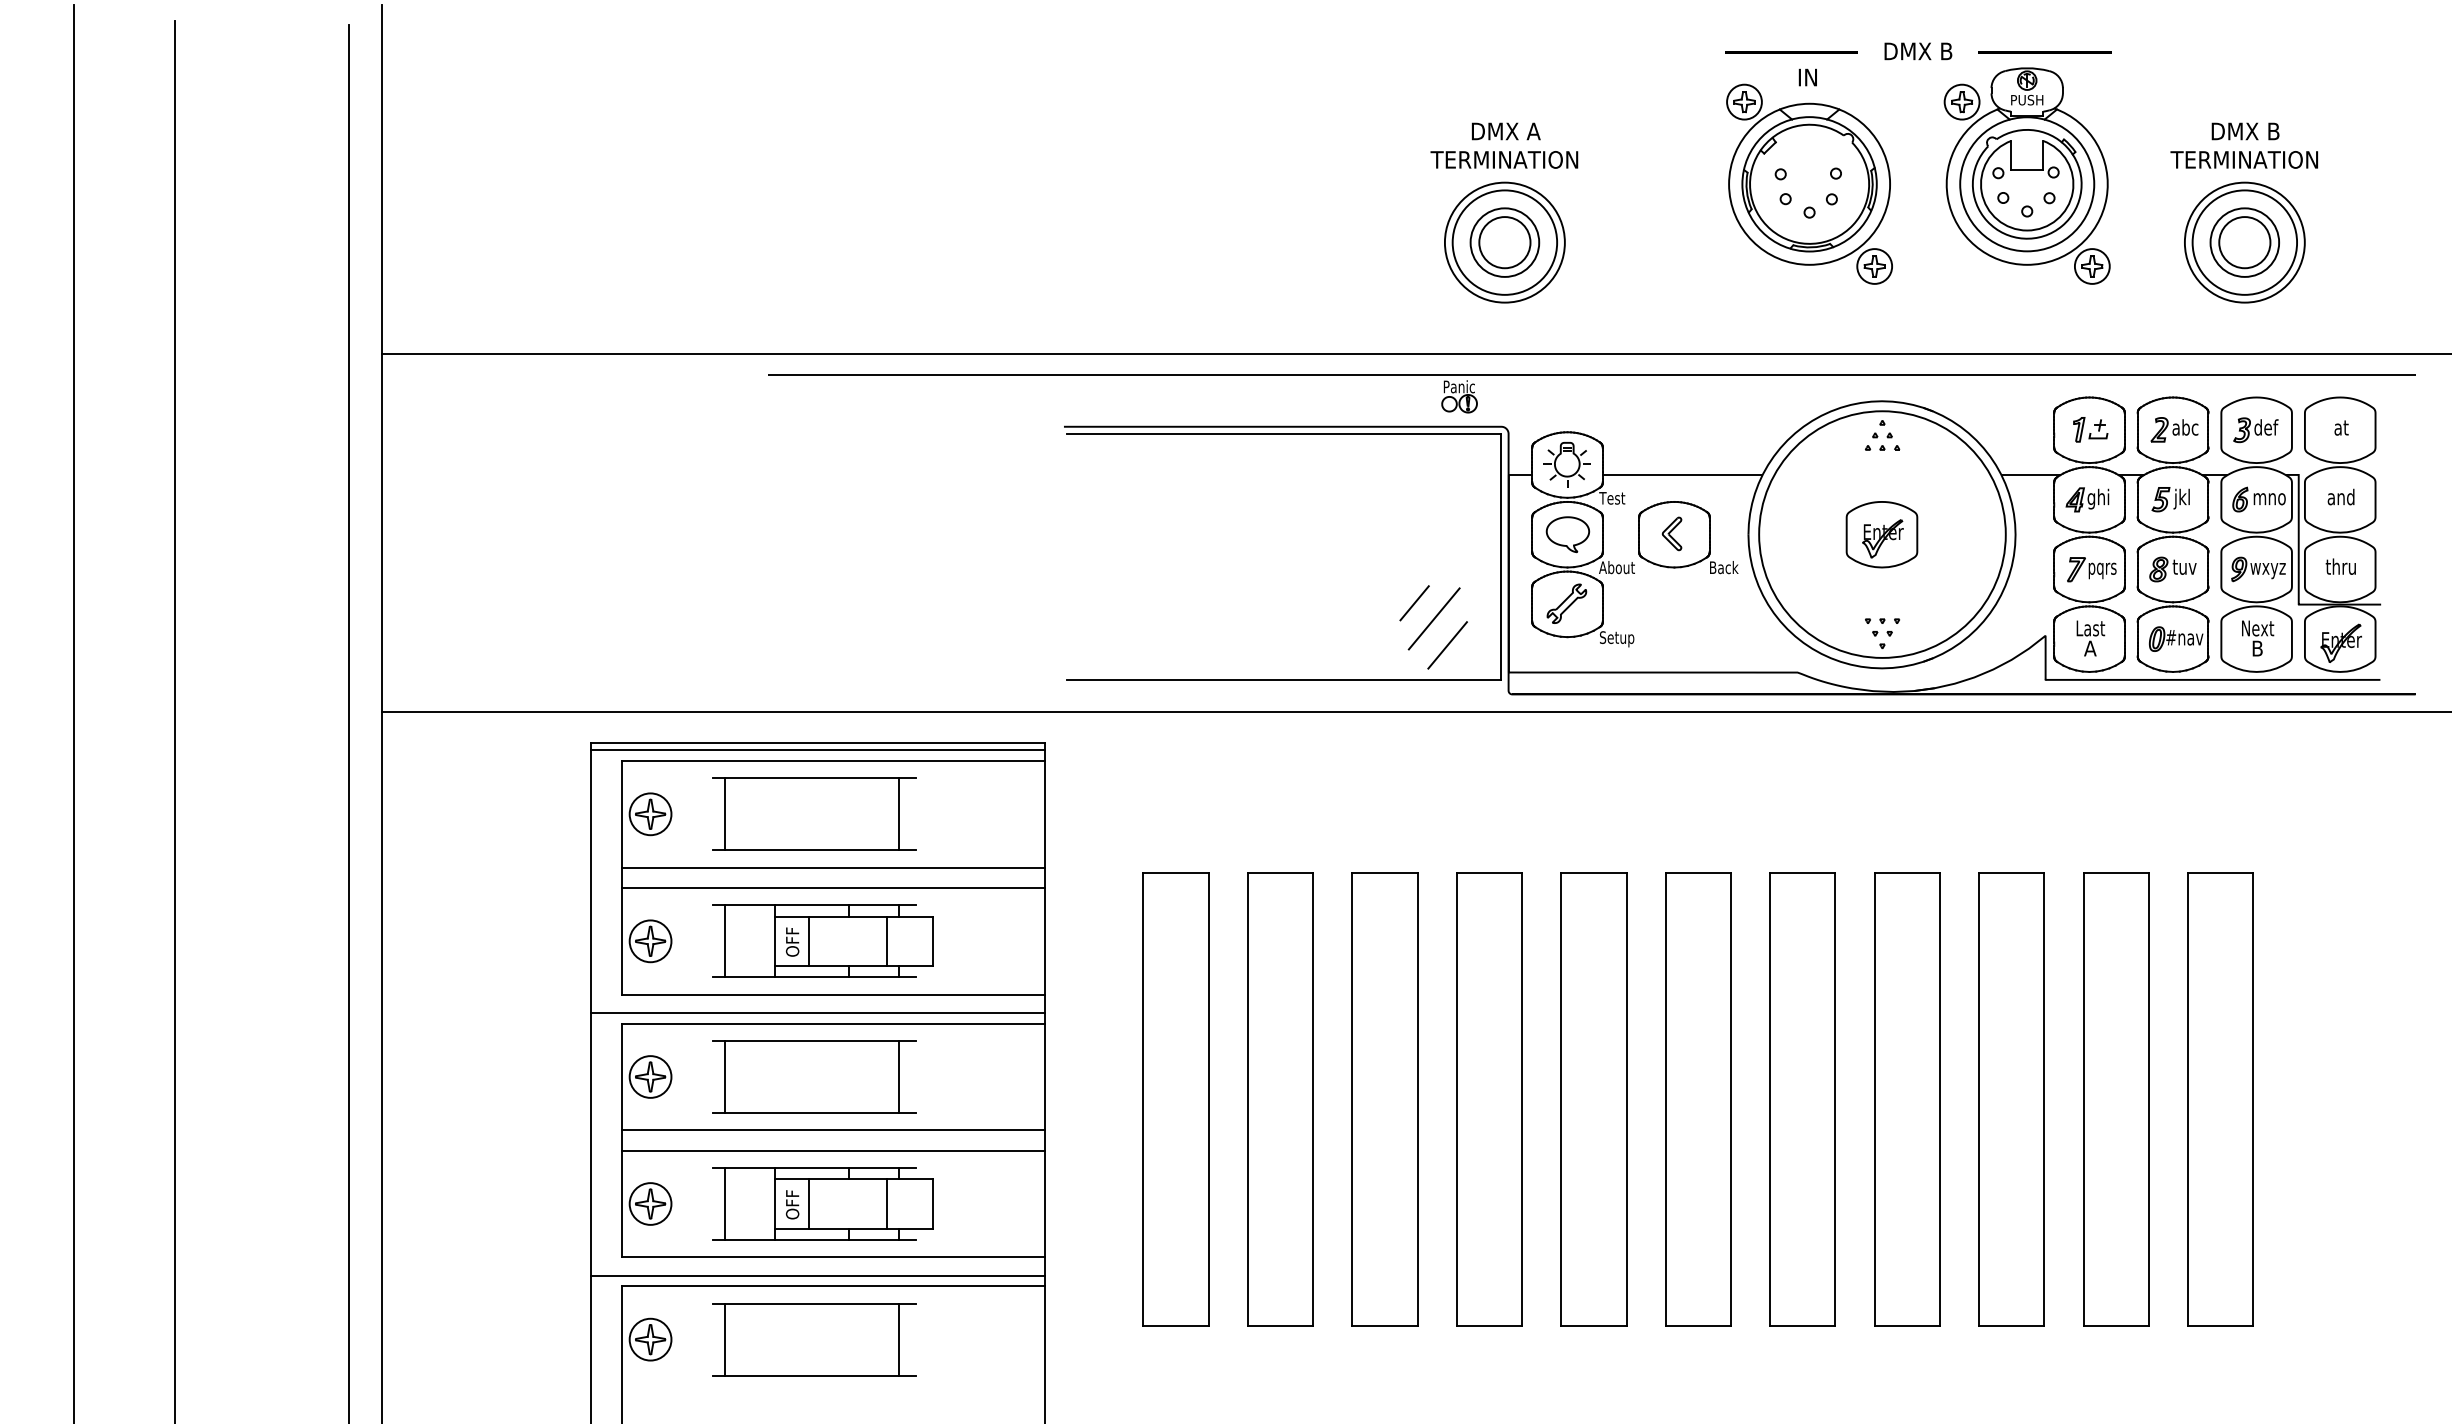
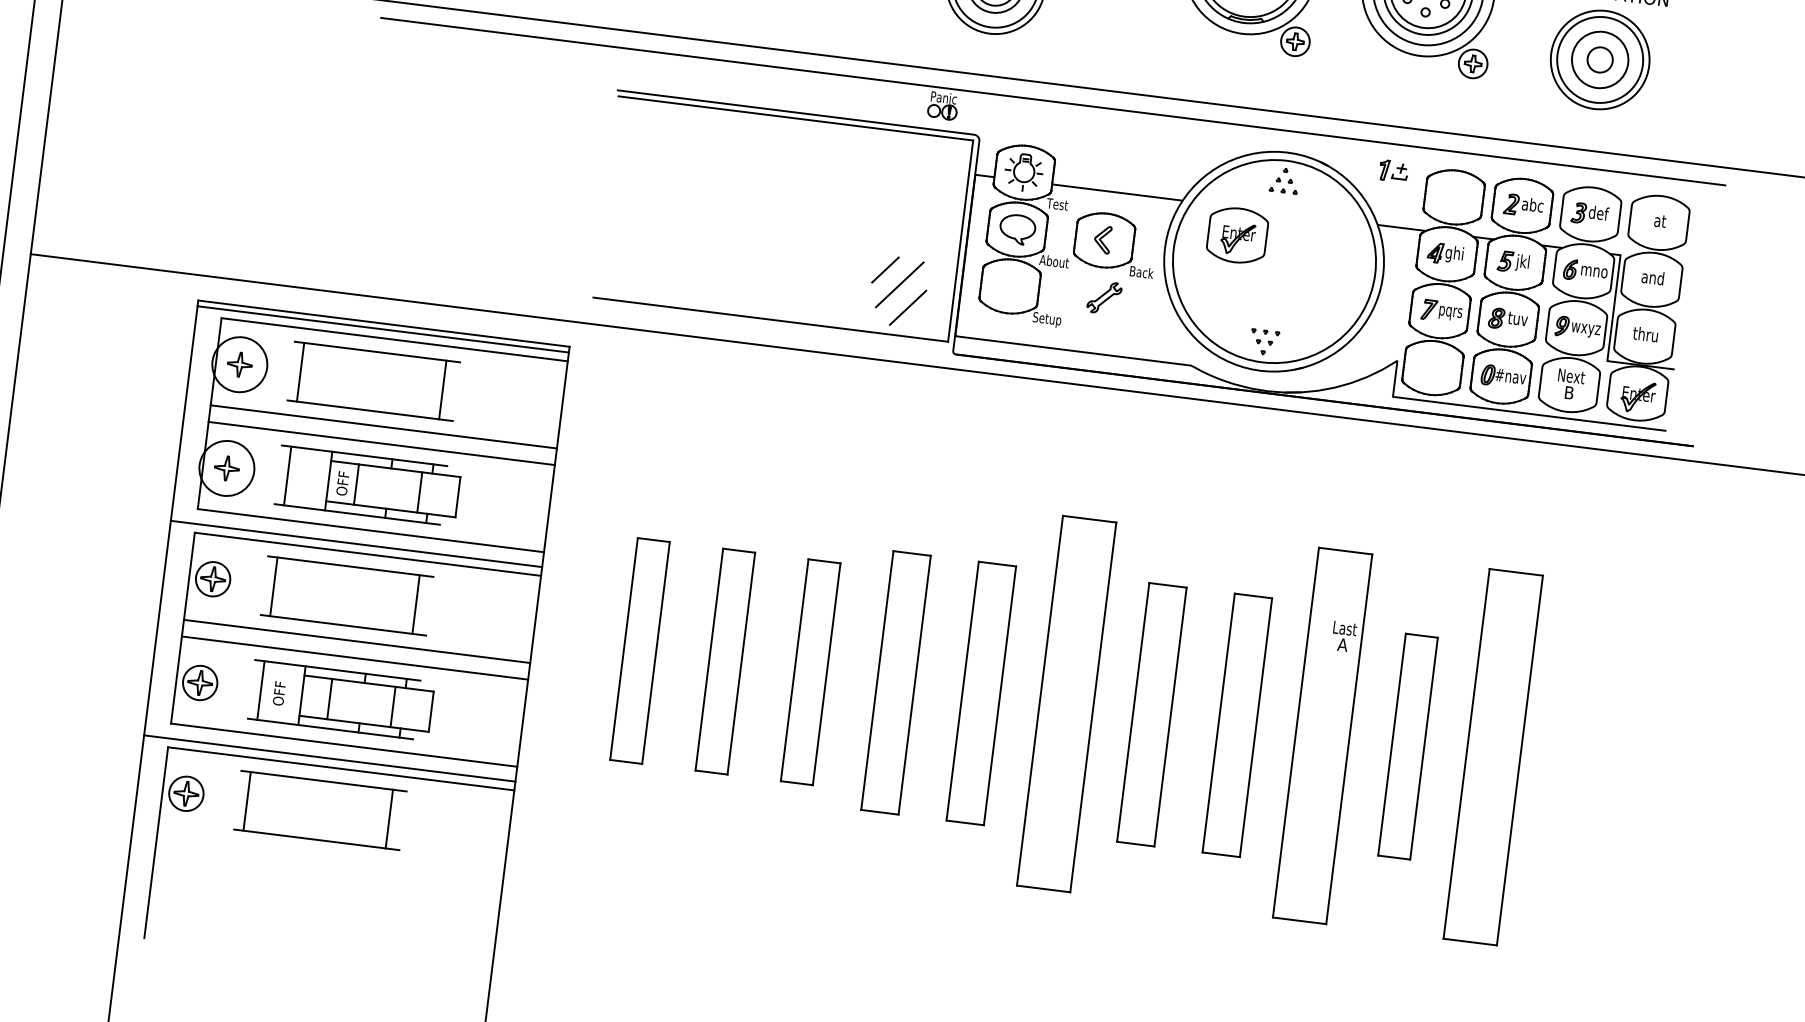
circle: (2244, 242) -> (1599, 59), size x0.6
part: (2090, 429) -> (1393, 170), moved
part: (1881, 534) -> (1237, 235), moved
part: (1566, 603) -> (1104, 297), moved
text: (2090, 638) -> (1343, 636), moved
circle: (650, 814) -> (239, 364), size x1.6
circle: (650, 941) -> (226, 468), size x1.6
part: (1175, 1099) -> (639, 651), size x0.6
part: (1280, 1099) -> (725, 661), size x0.6
part: (1384, 1099) -> (810, 672), size x0.6
part: (1489, 1099) -> (896, 682), size x0.7
part: (1593, 1099) -> (980, 693), size x0.7
part: (1802, 1099) -> (1151, 714), size x0.7
part: (1907, 1099) -> (1237, 725), size x0.7
part: (2116, 1099) -> (1408, 746), size x0.6
text: (792, 1204) -> (279, 693), moved

